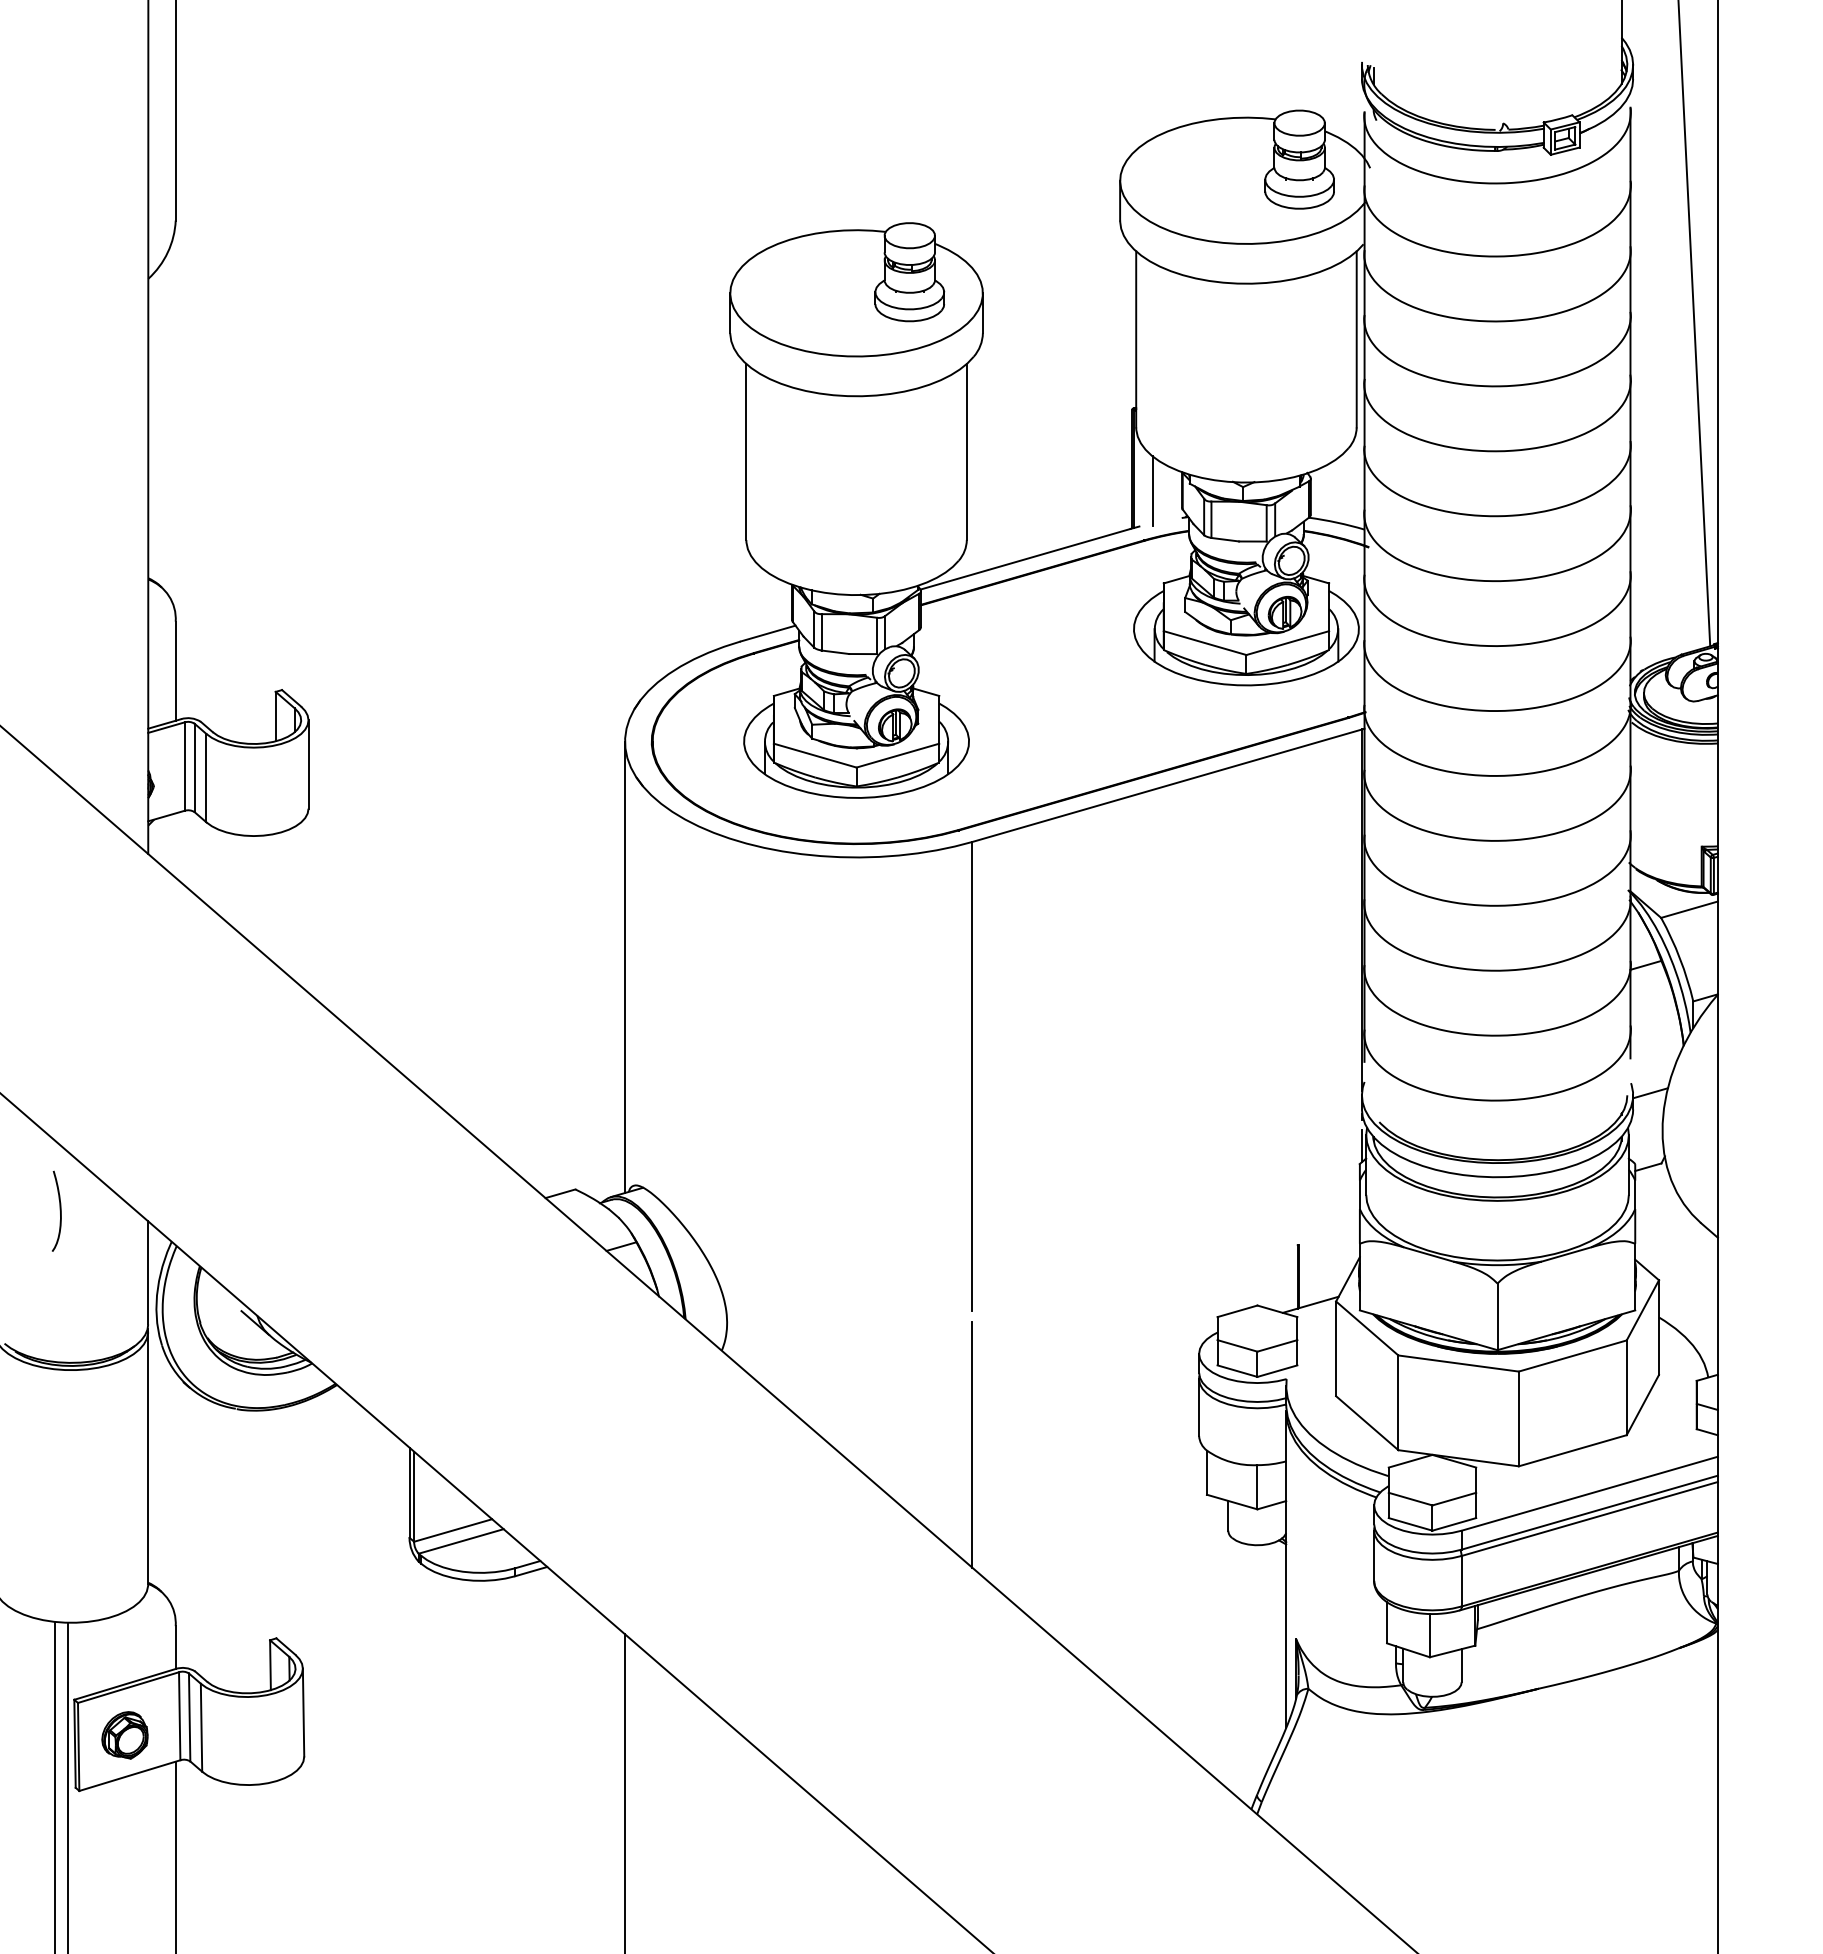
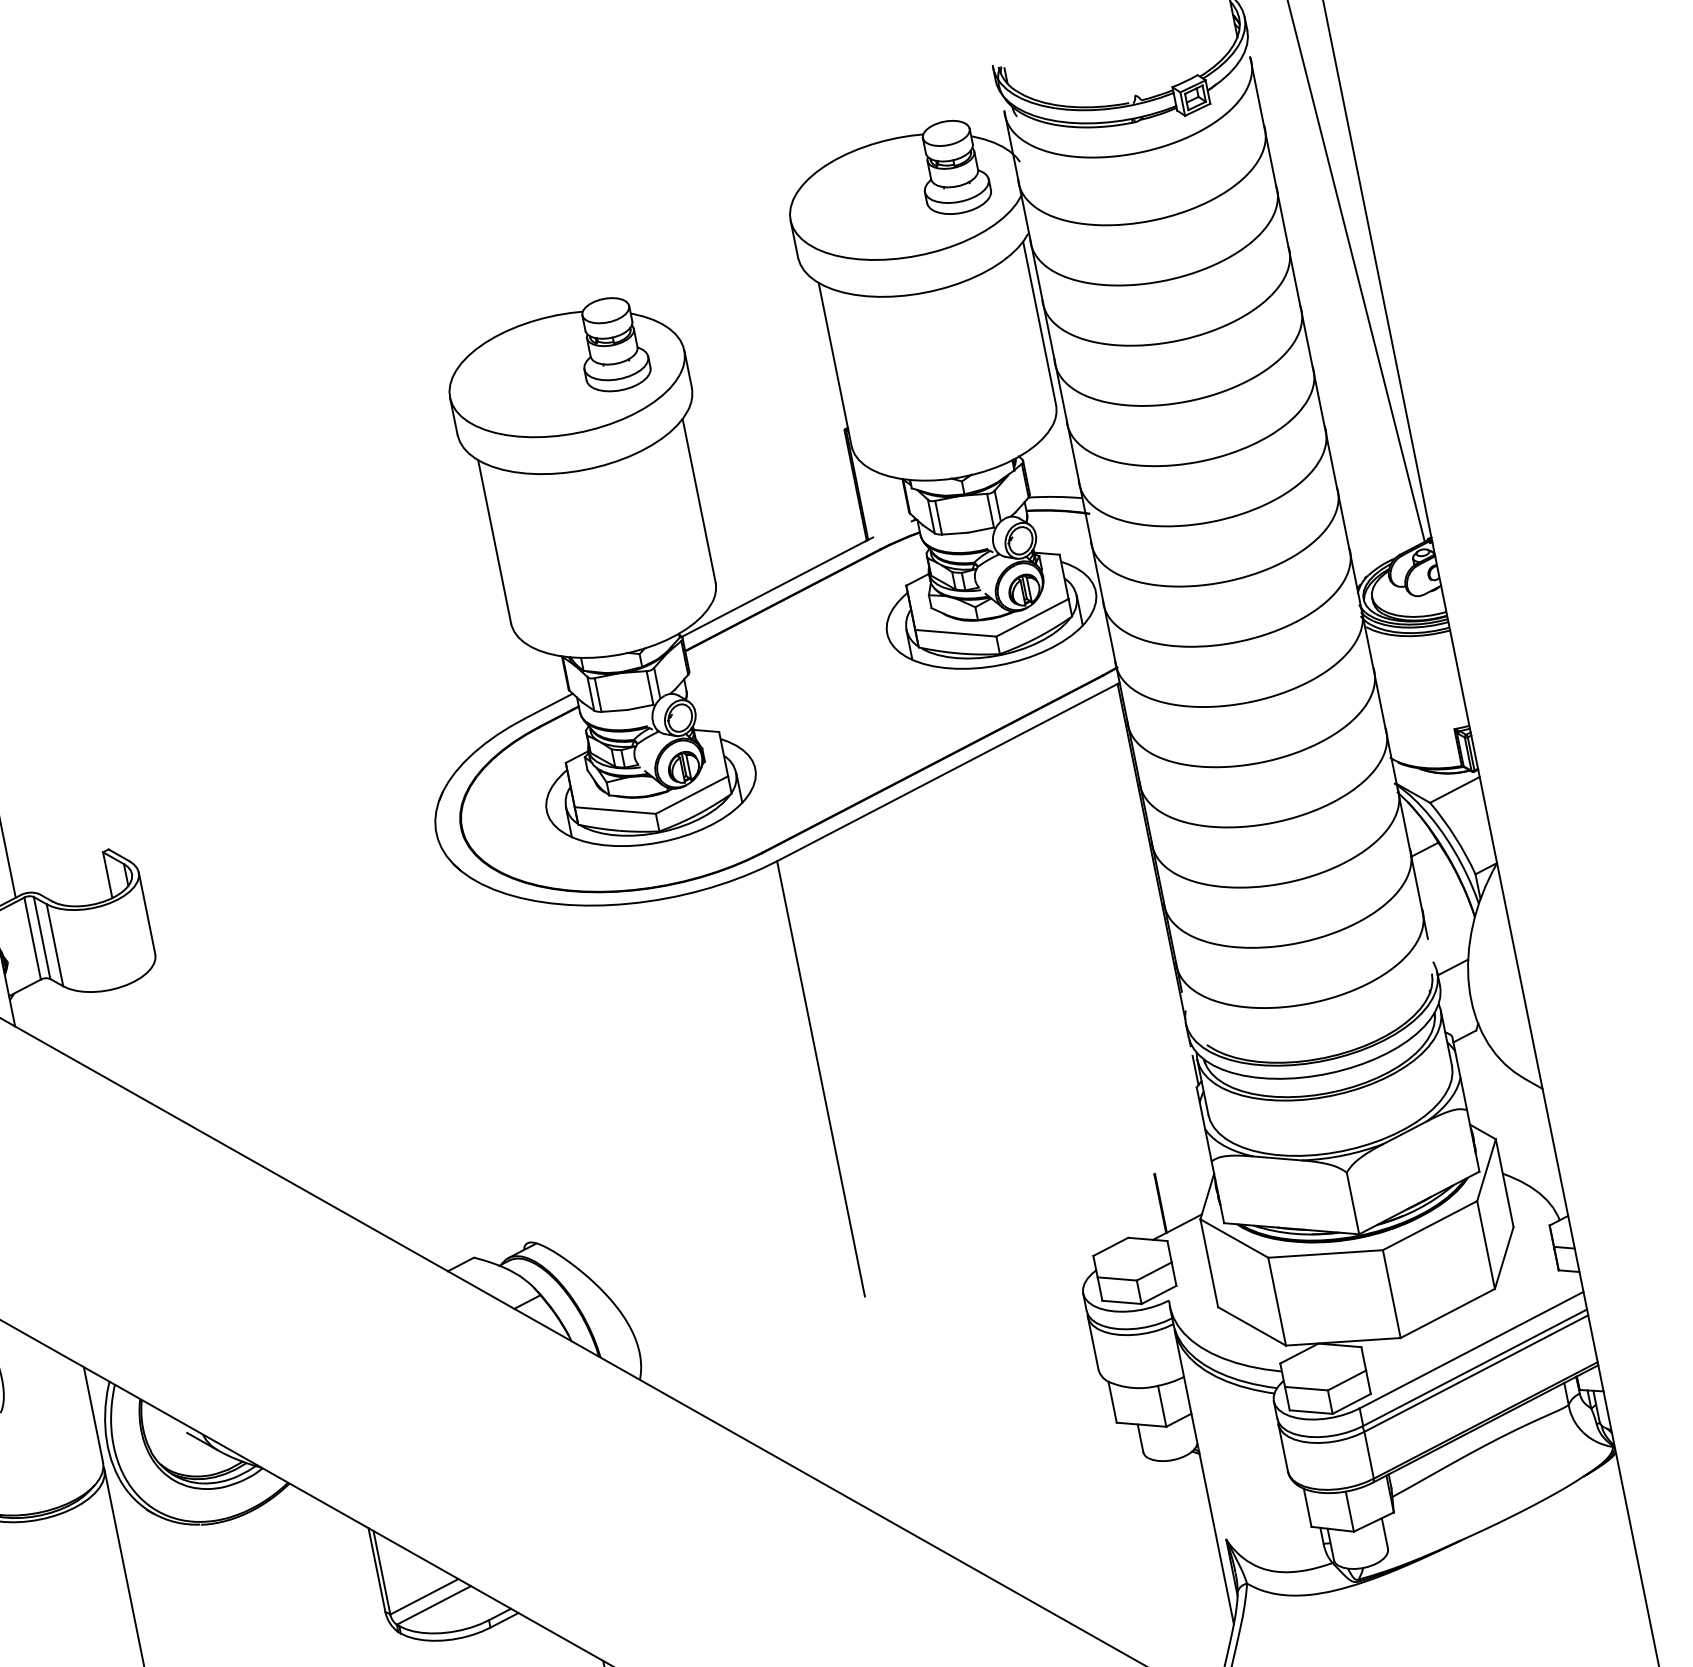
line: (1152, 491) -> (878, 502), removed
line: (625, 967) -> (478, 1042), removed
line: (972, 1444) -> (889, 1419), removed

